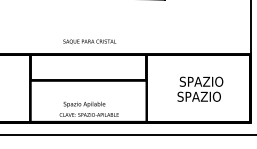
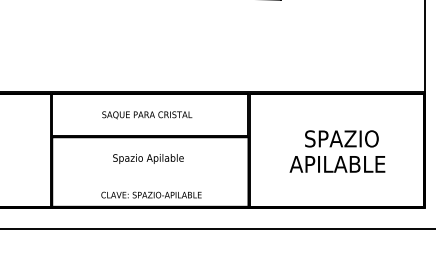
text: (89, 41) -> (146, 114), moved
text: (198, 96) -> (336, 163), SPAZIO -> APILABLE
text: (84, 104) -> (148, 158), moved

